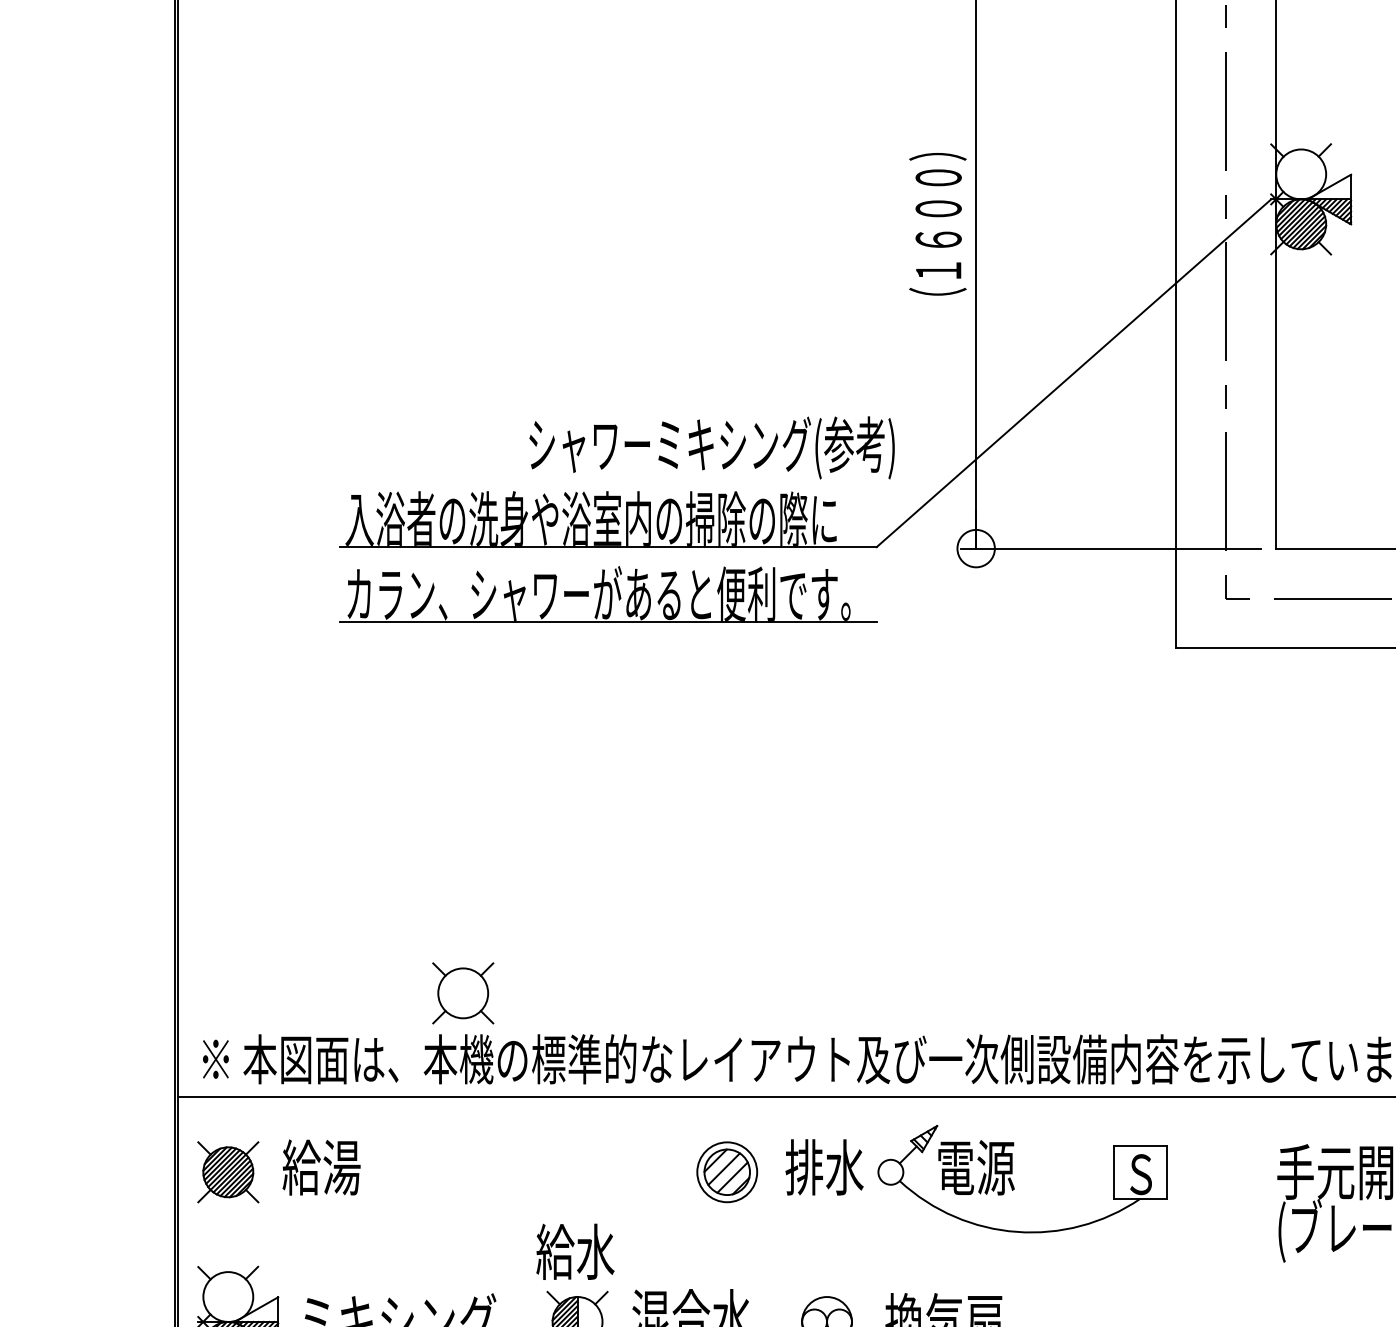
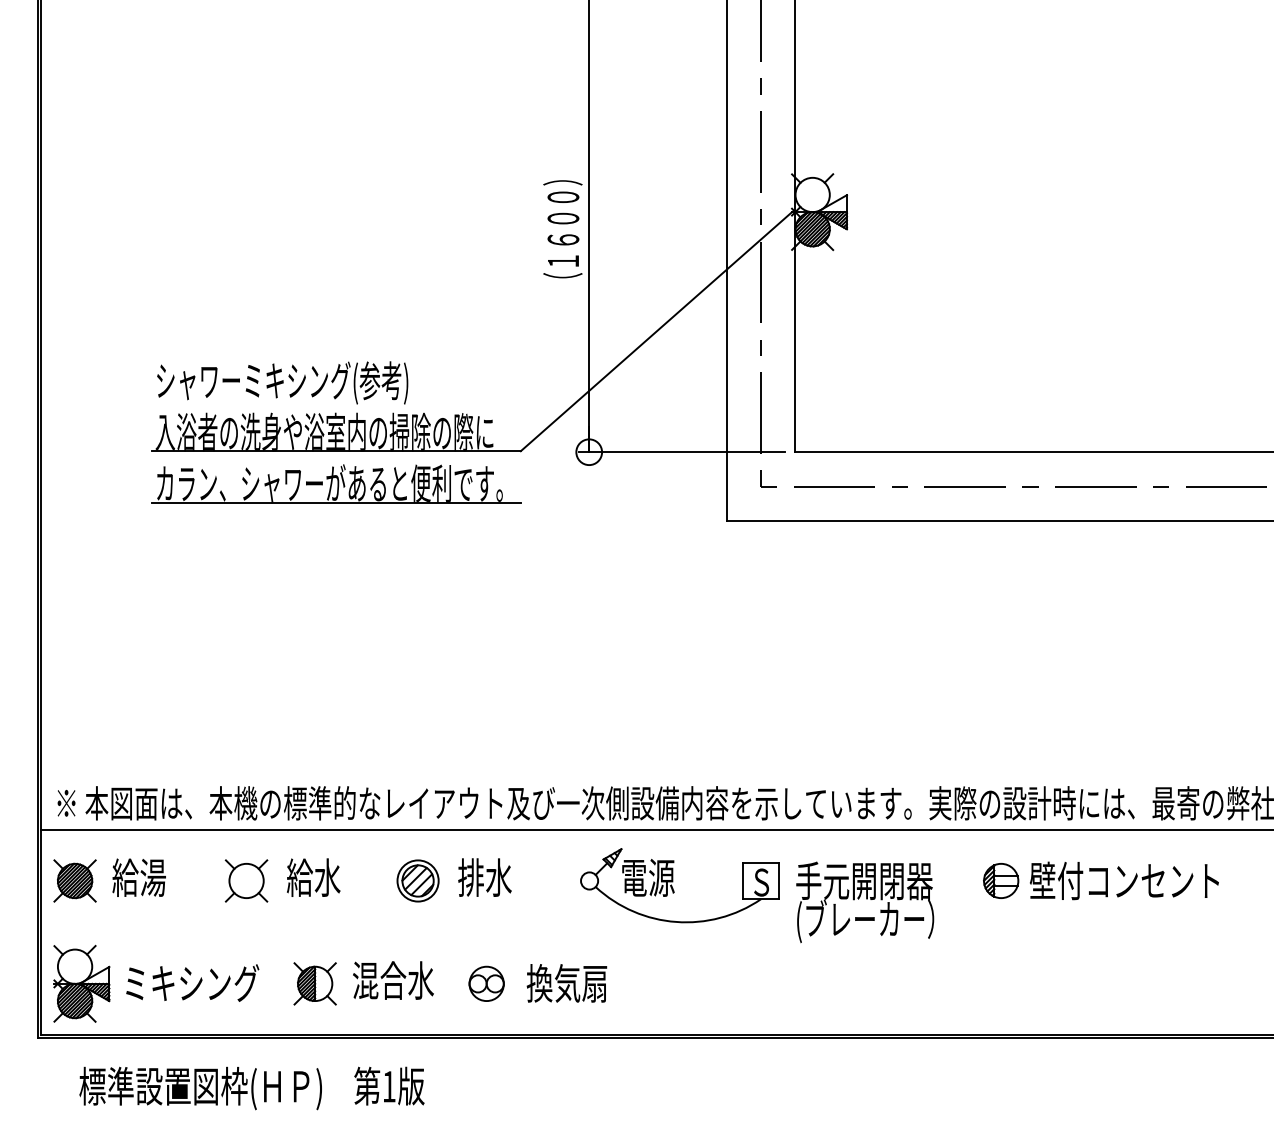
text: (711, 447) -> (282, 382), moved
part: (463, 992) -> (246, 880), moved
part: (1012, 1183) -> (673, 888), moved
text: (575, 1251) -> (313, 877), moved

